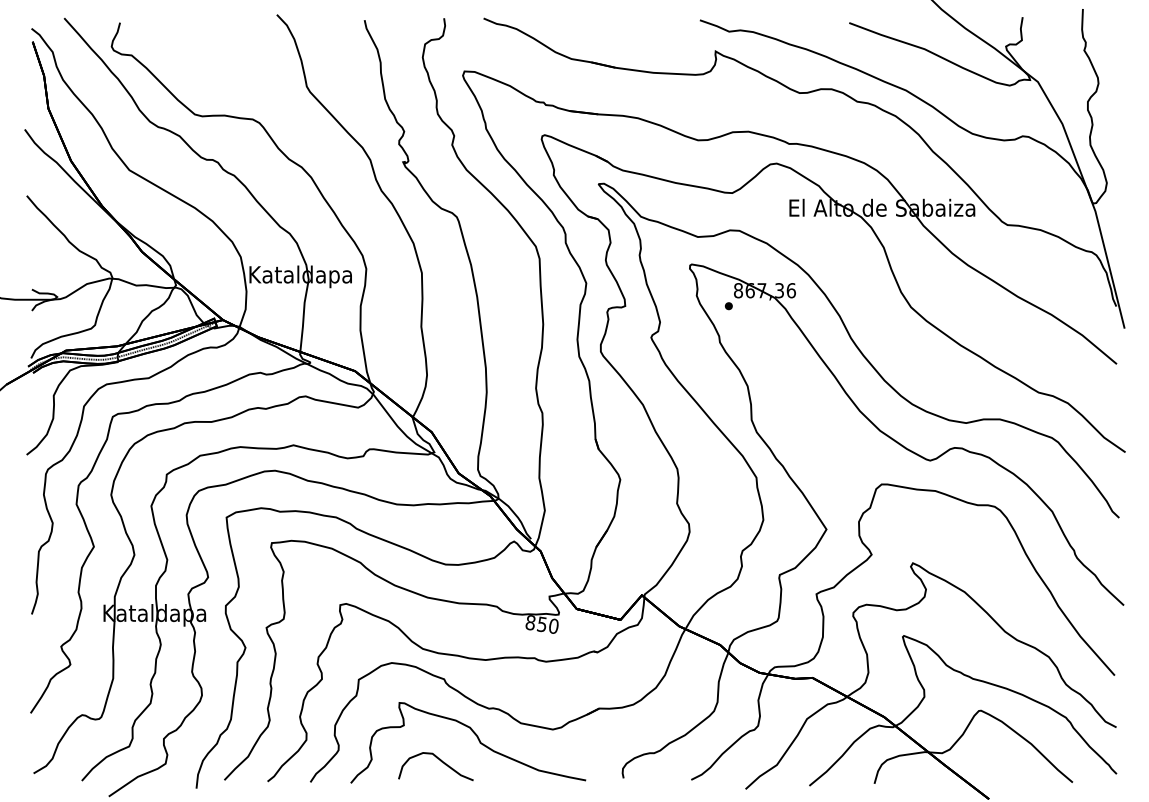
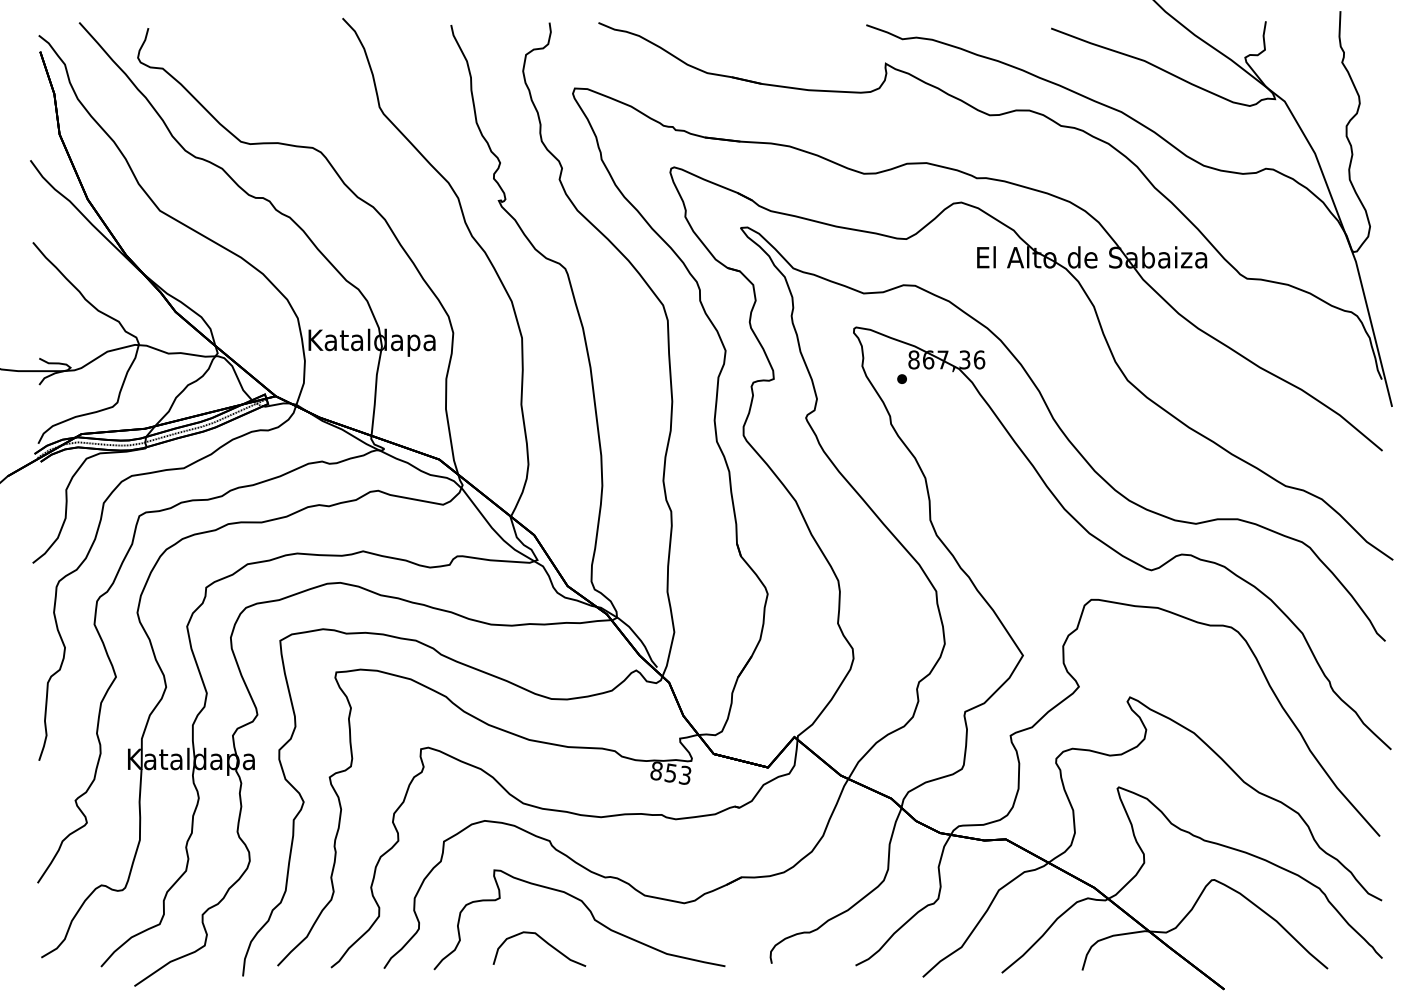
text: (553, 625) -> (684, 774), 850 -> 853

